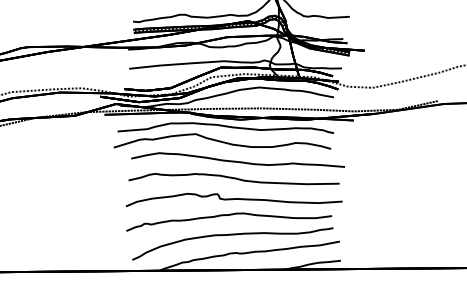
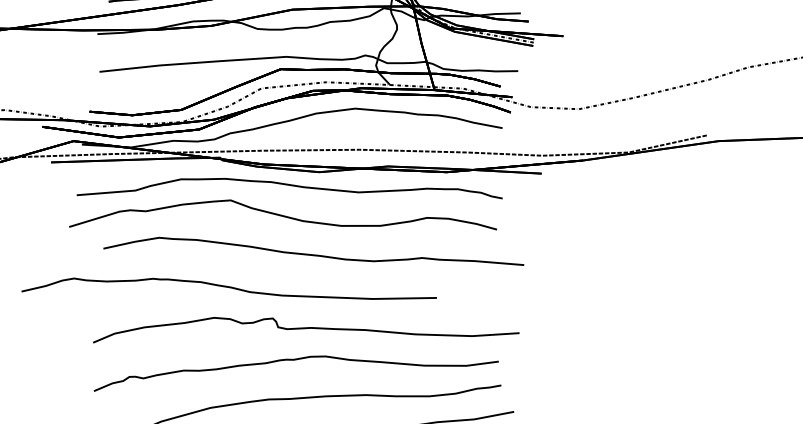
curve: (233, 178) -> (227, 287), moved

